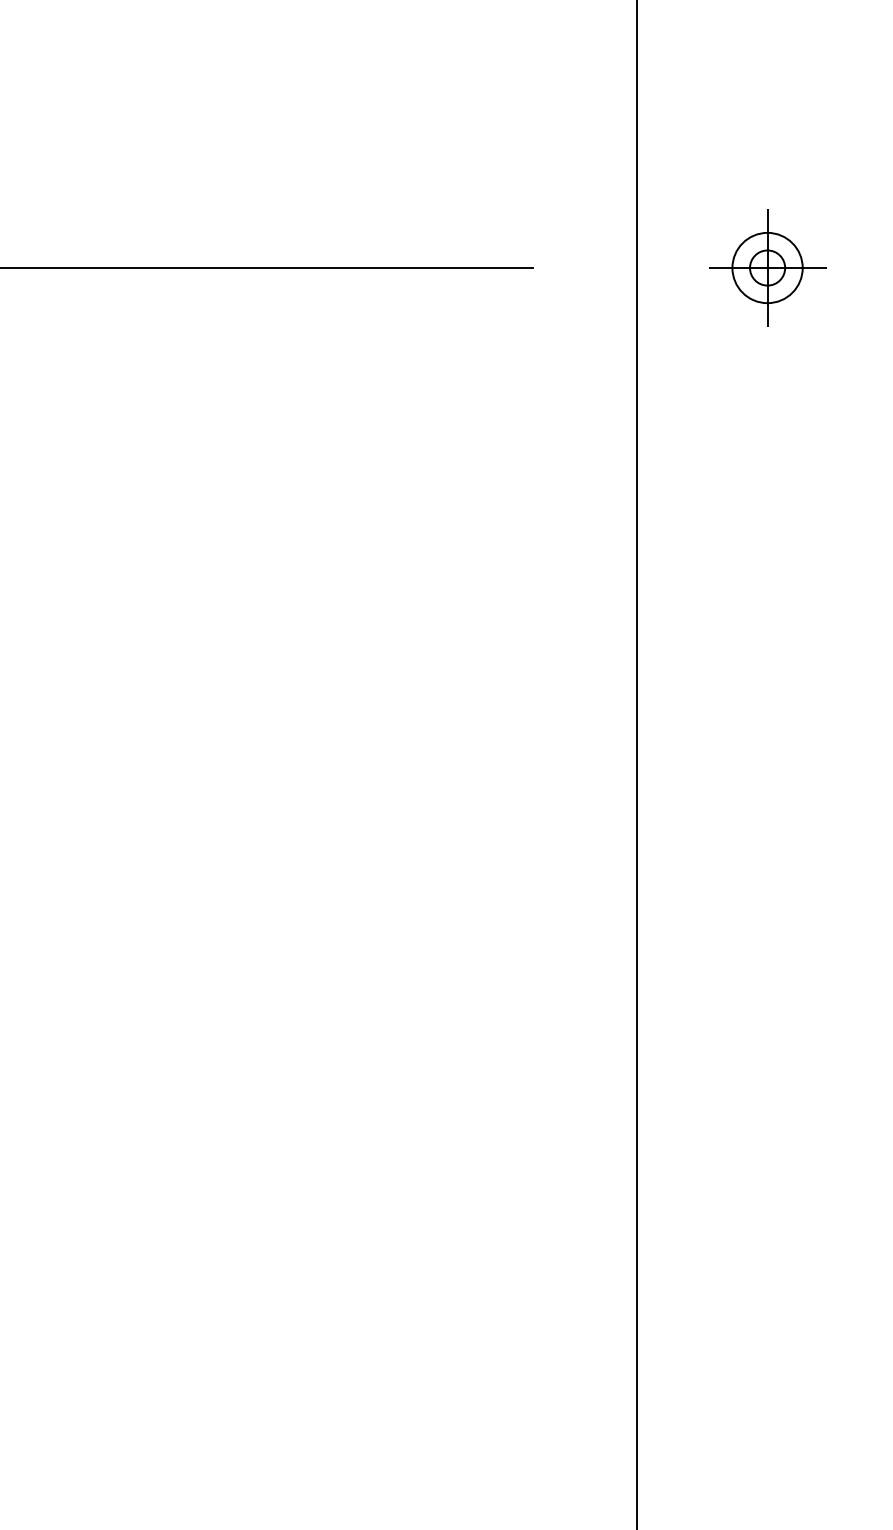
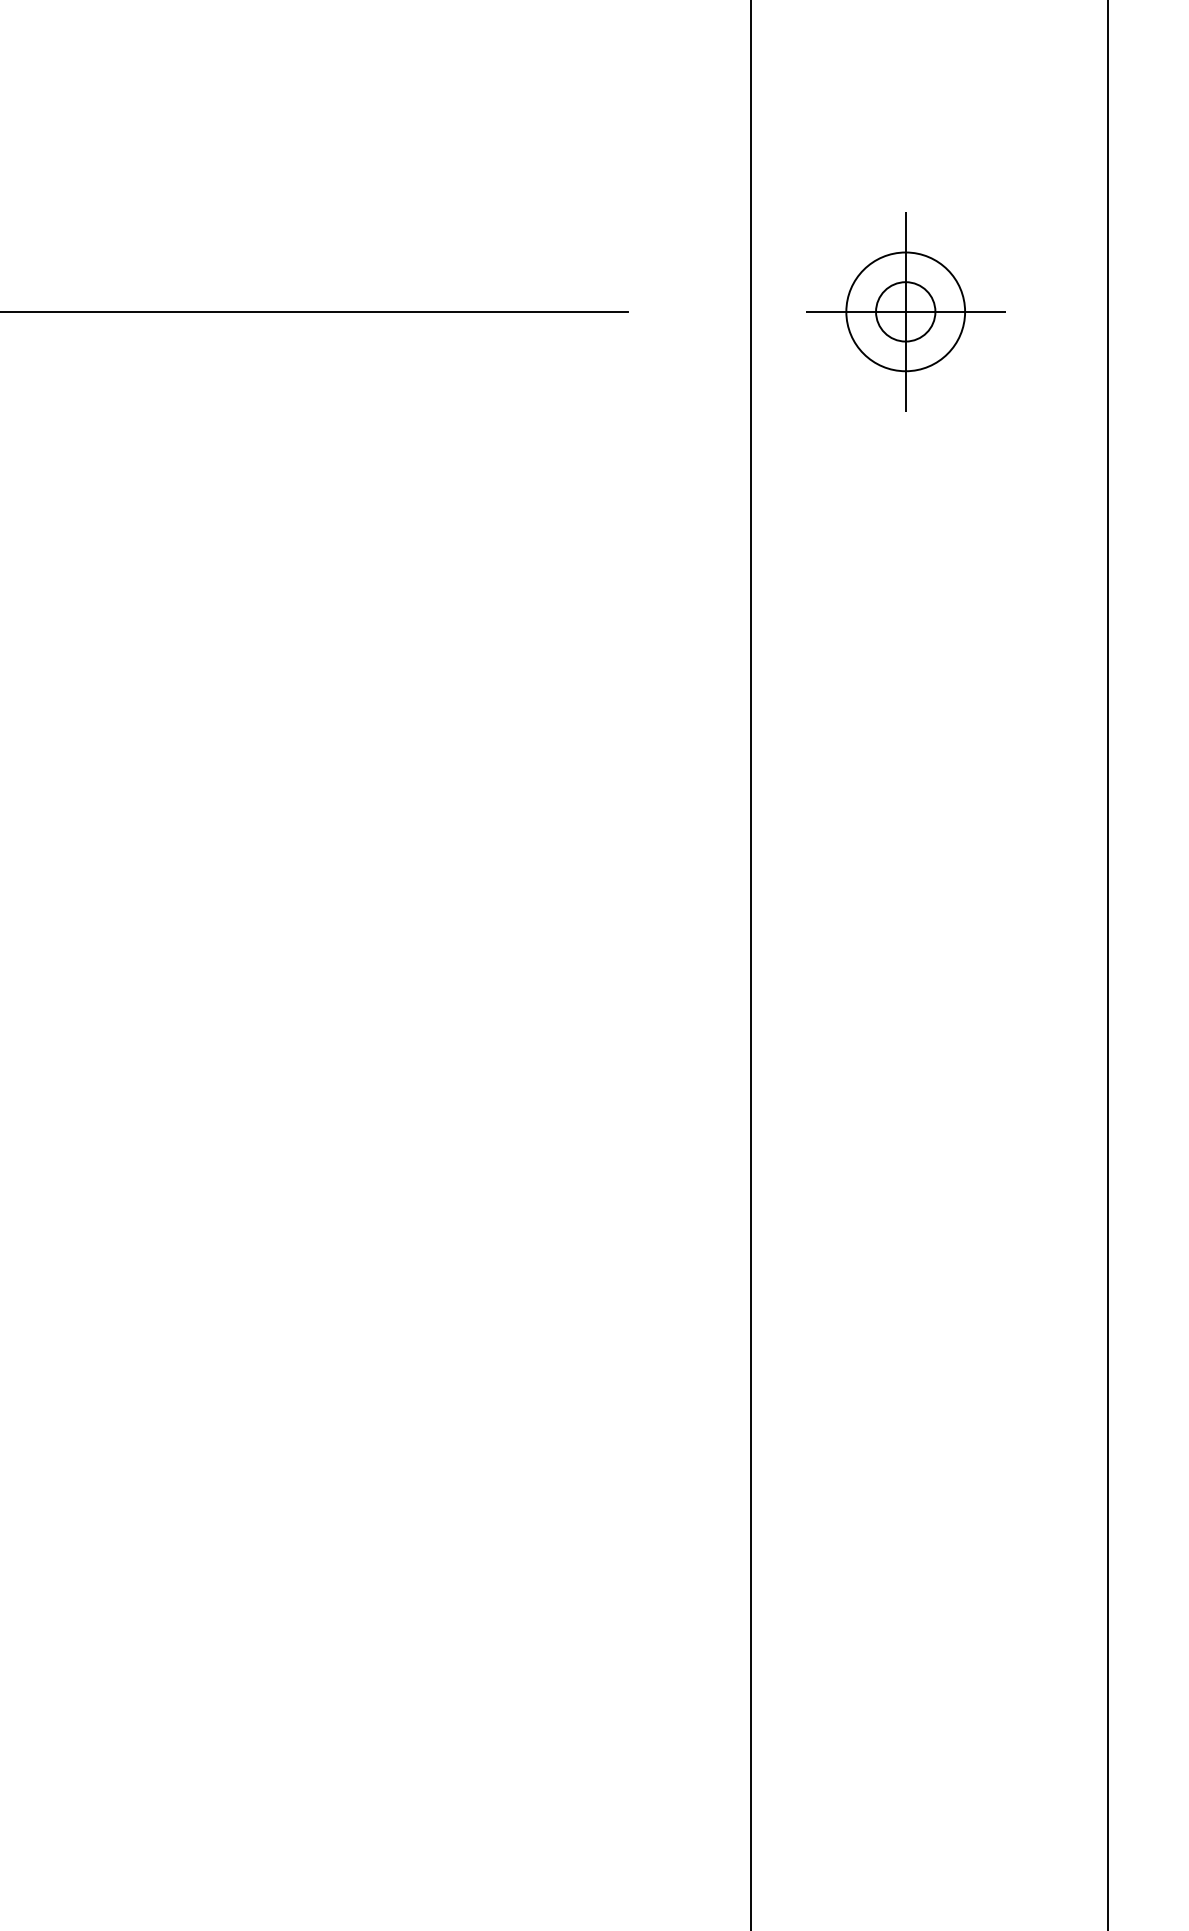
part: (767, 267) -> (905, 311), size x1.43

